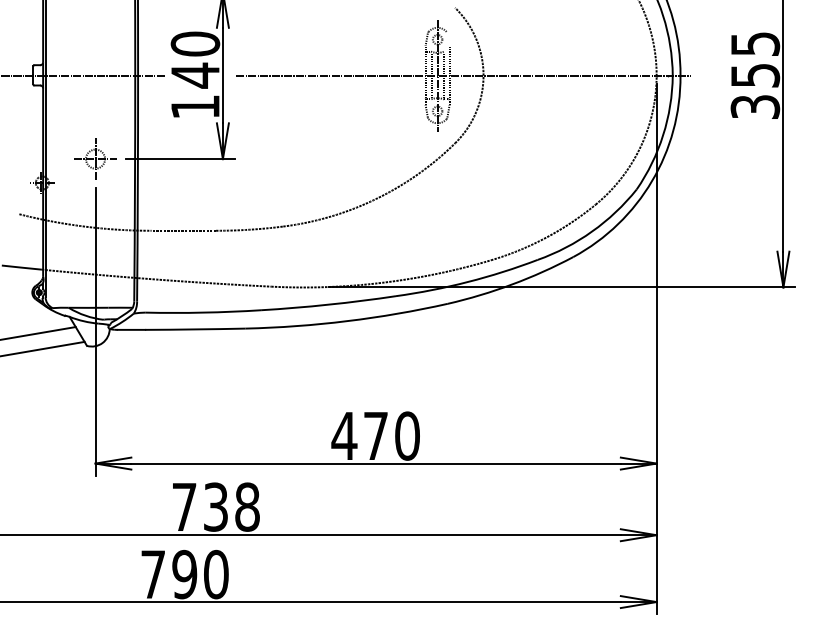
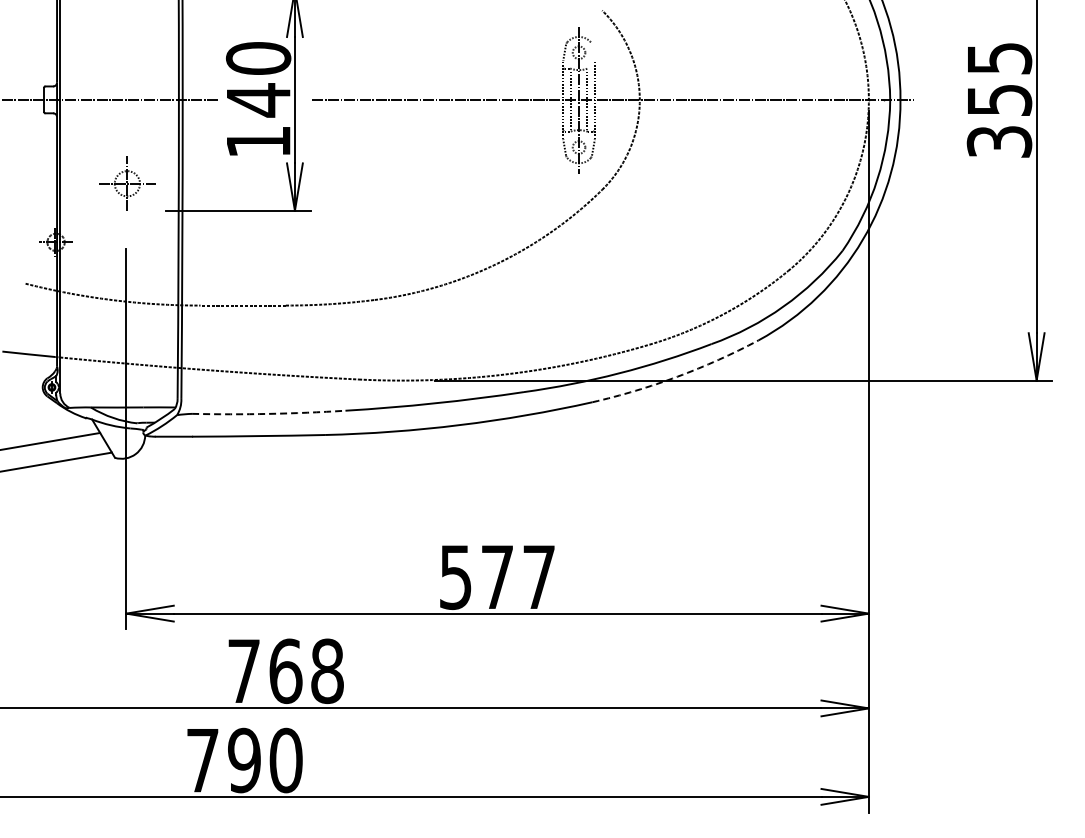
part: (95, 158) -> (127, 183), moved
arc: (512, 284) -> (677, 376), solid -> dashed
arc: (202, 312) -> (268, 413), solid -> dashed
text: (375, 435) -> (496, 576), 470 -> 577
text: (215, 506) -> (285, 670), 738 -> 768

